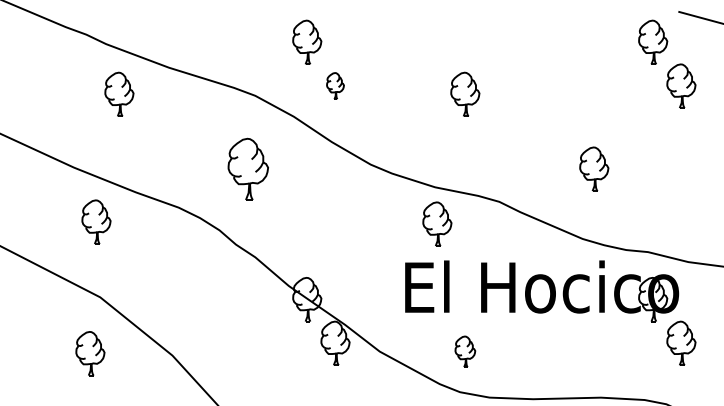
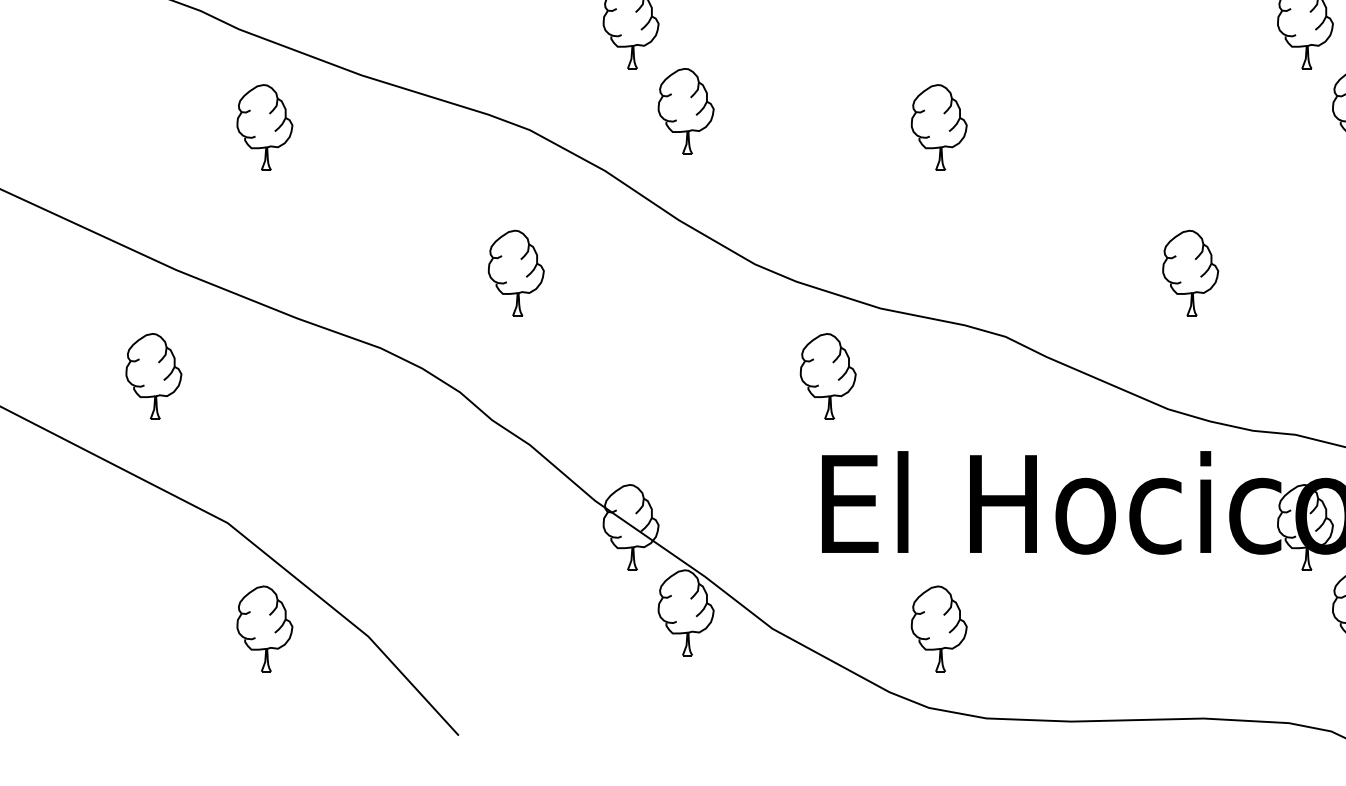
part: (335, 85) -> (686, 109), size x1.67
part: (248, 168) -> (516, 271), size x0.71
part: (96, 221) -> (153, 375), moved
part: (437, 223) -> (828, 375), moved
part: (465, 351) -> (939, 628), size x1.43
part: (90, 353) -> (265, 628), moved

